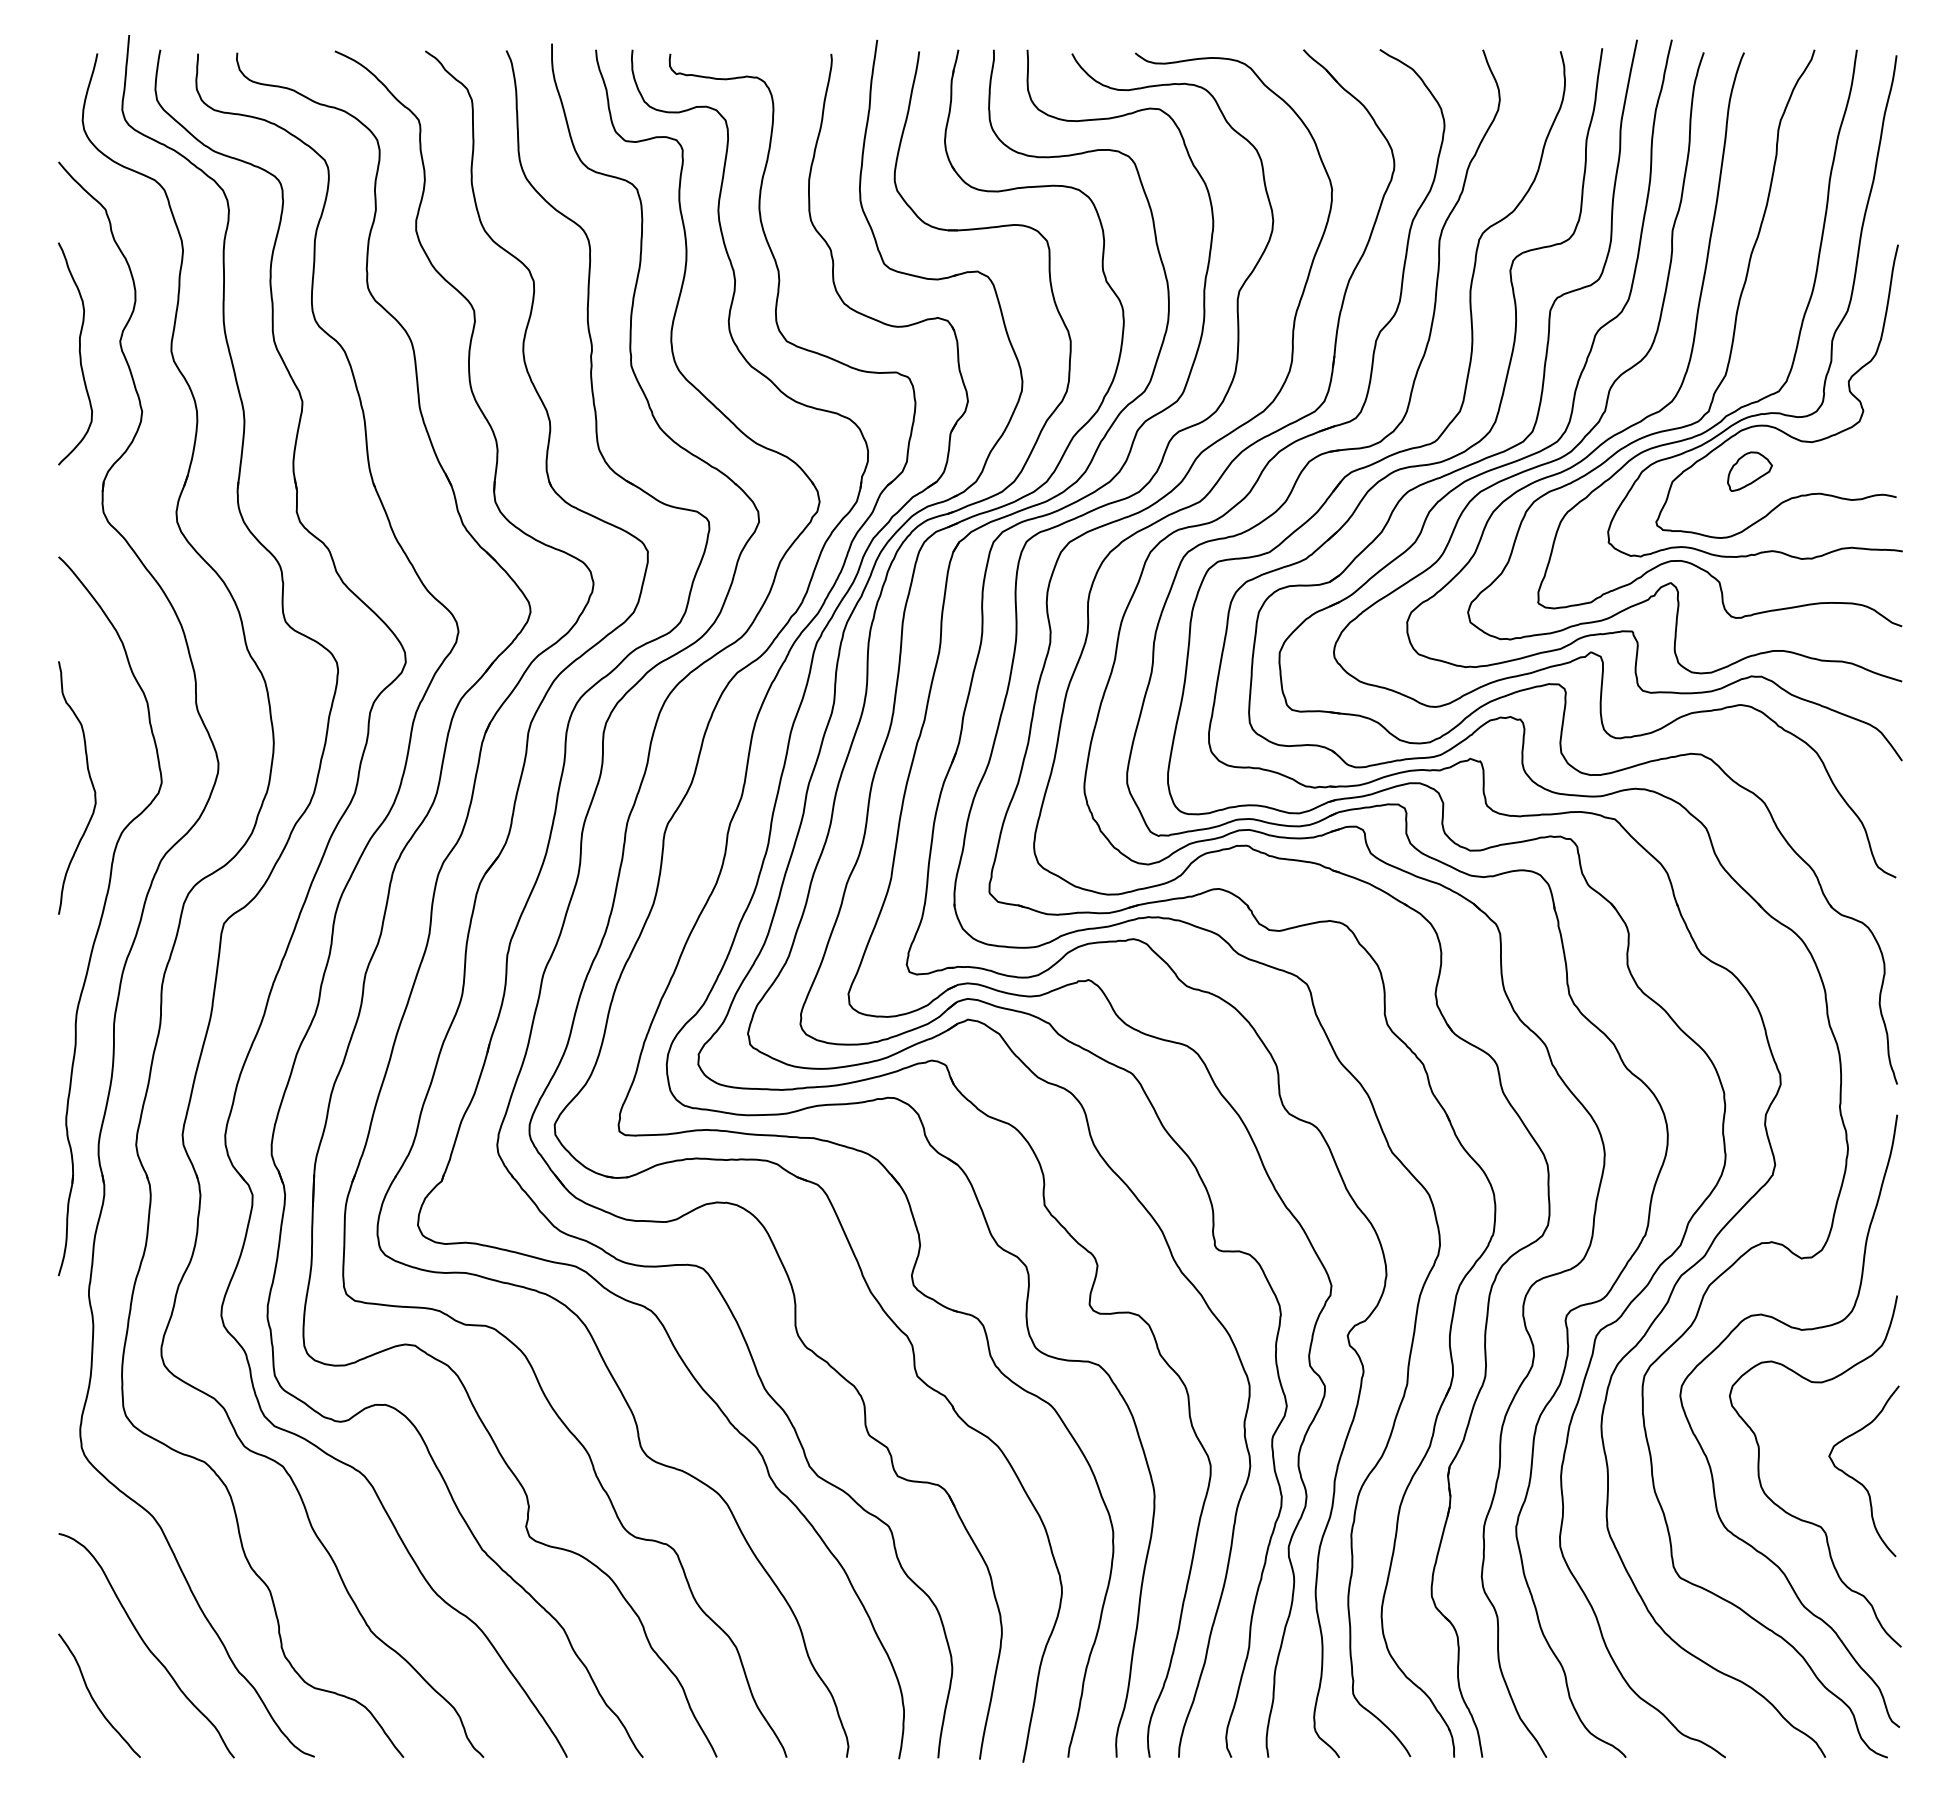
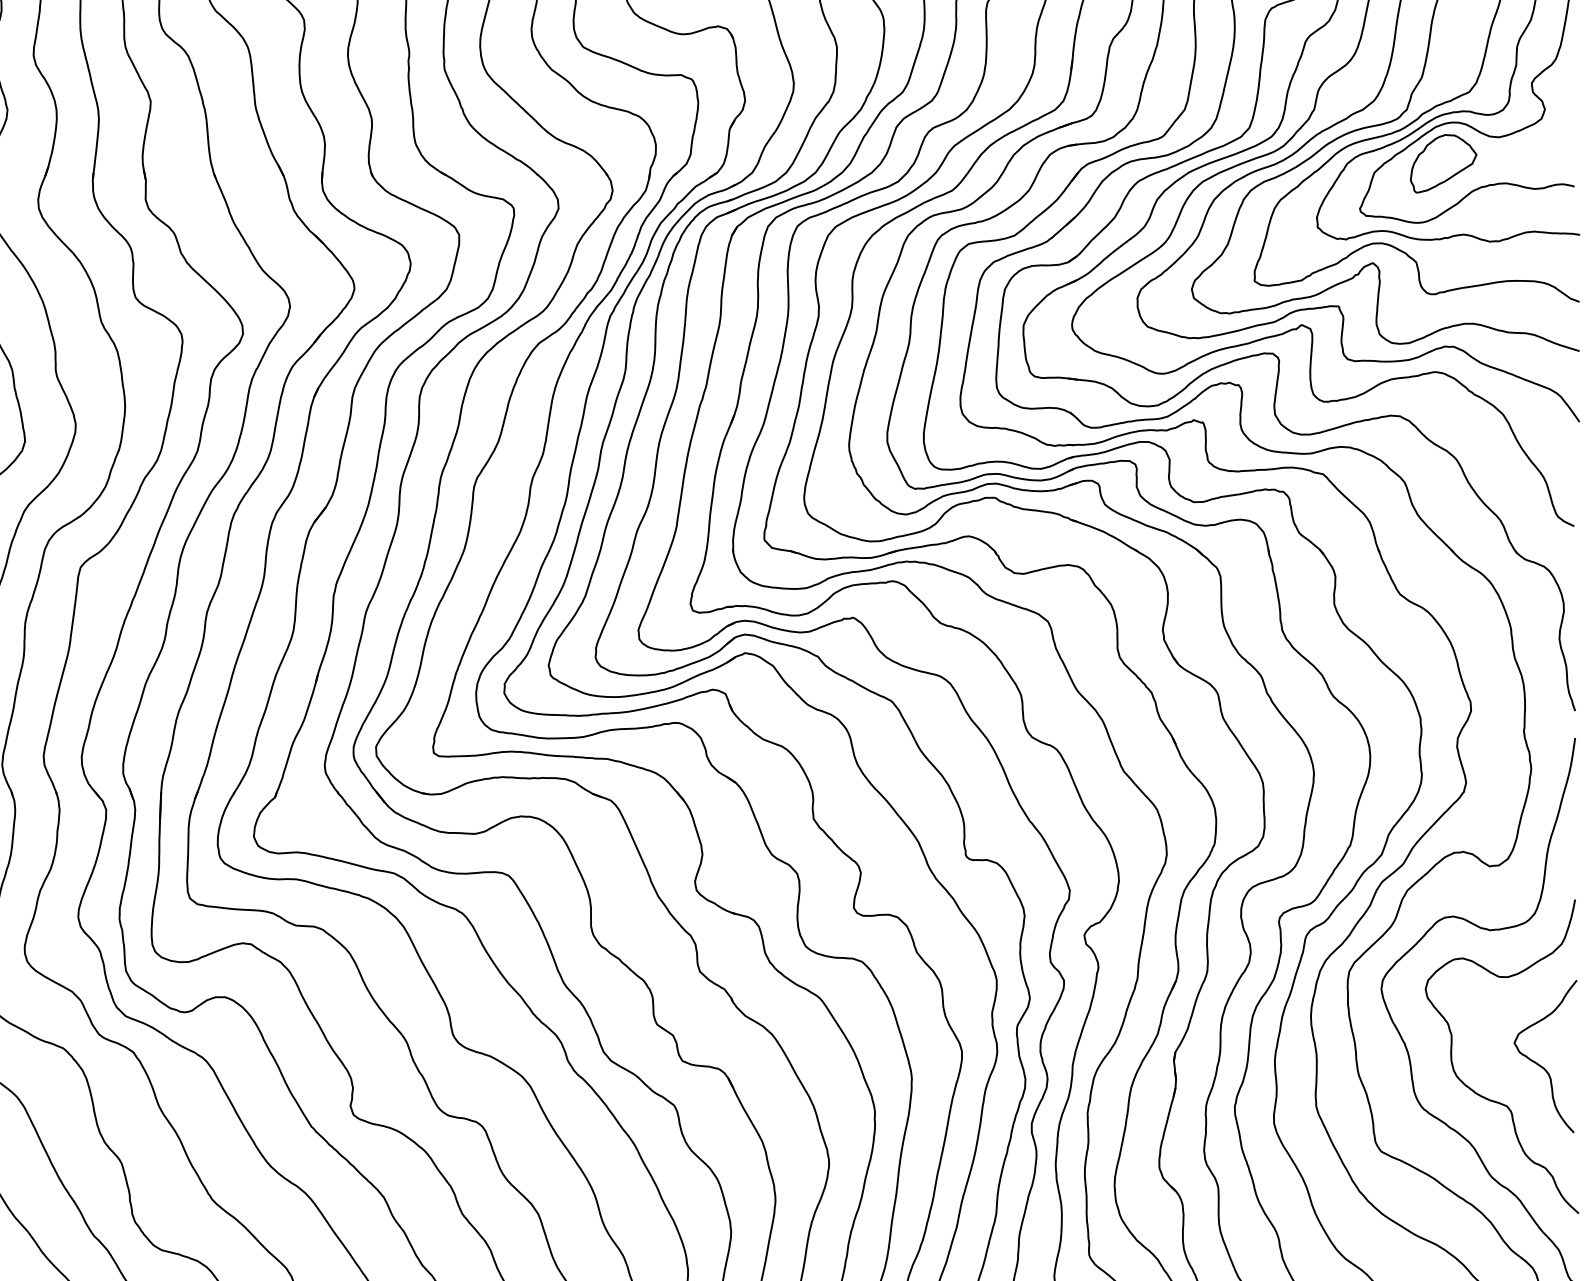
part: (1749, 471) -> (1443, 163), size x1.67

